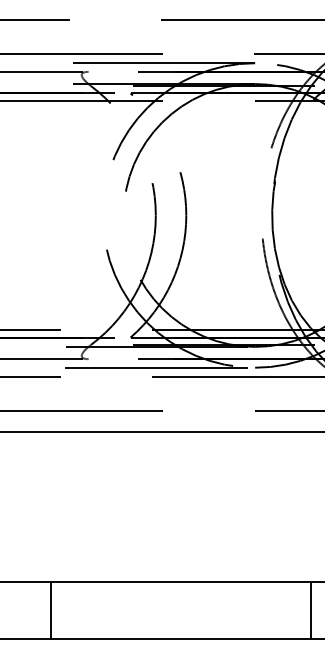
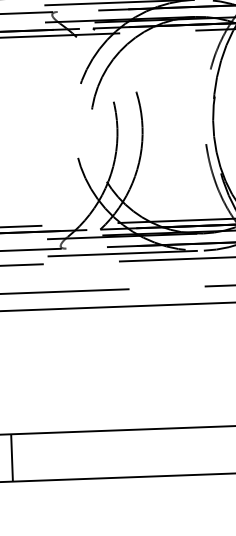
line: (51, 610) -> (12, 457), moved

